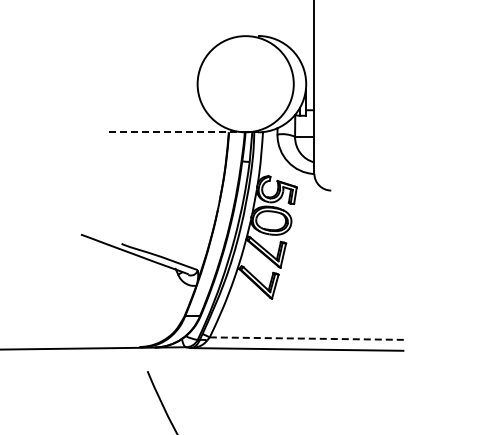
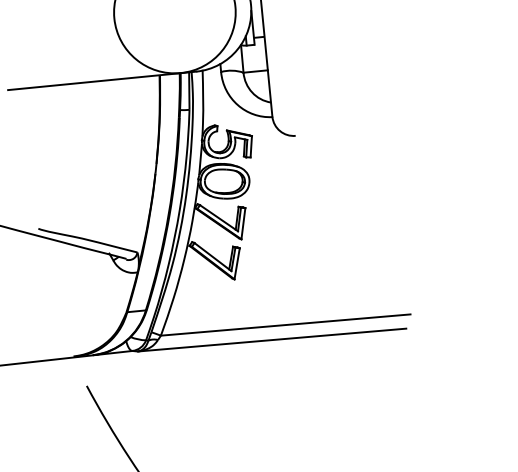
line: (177, 132) -> (94, 81), dashed -> solid
line: (309, 338) -> (286, 324), dashed -> solid

